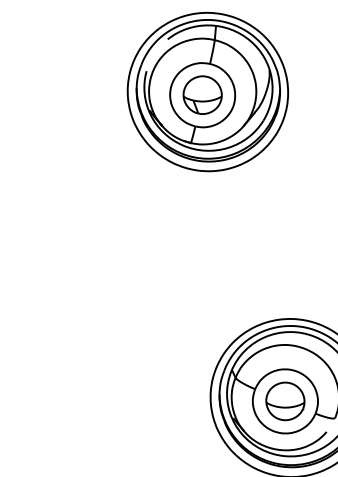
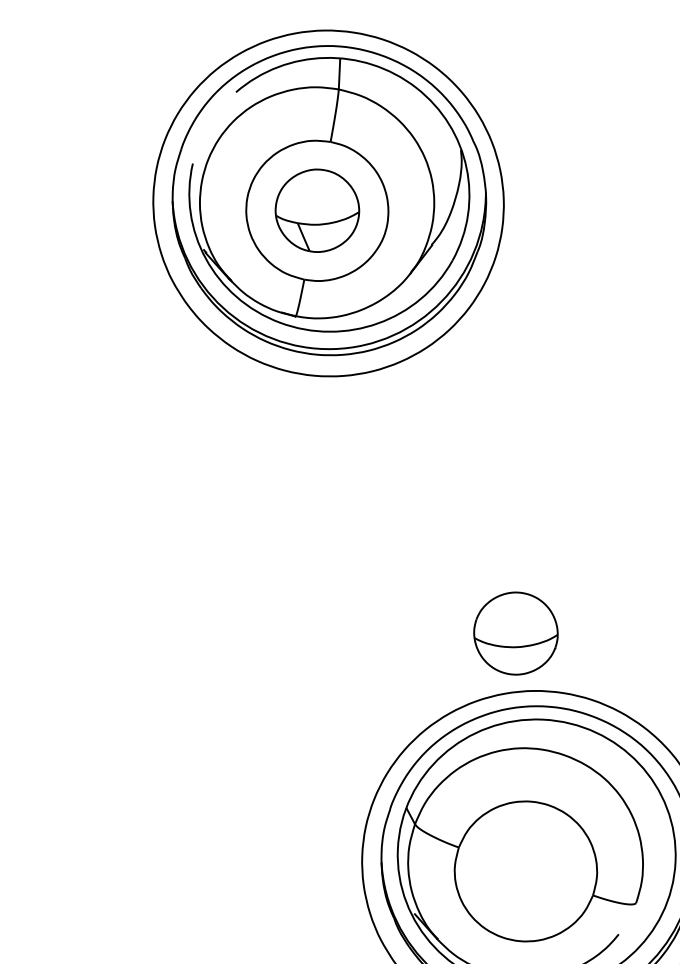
part: (285, 401) -> (516, 633), moved

